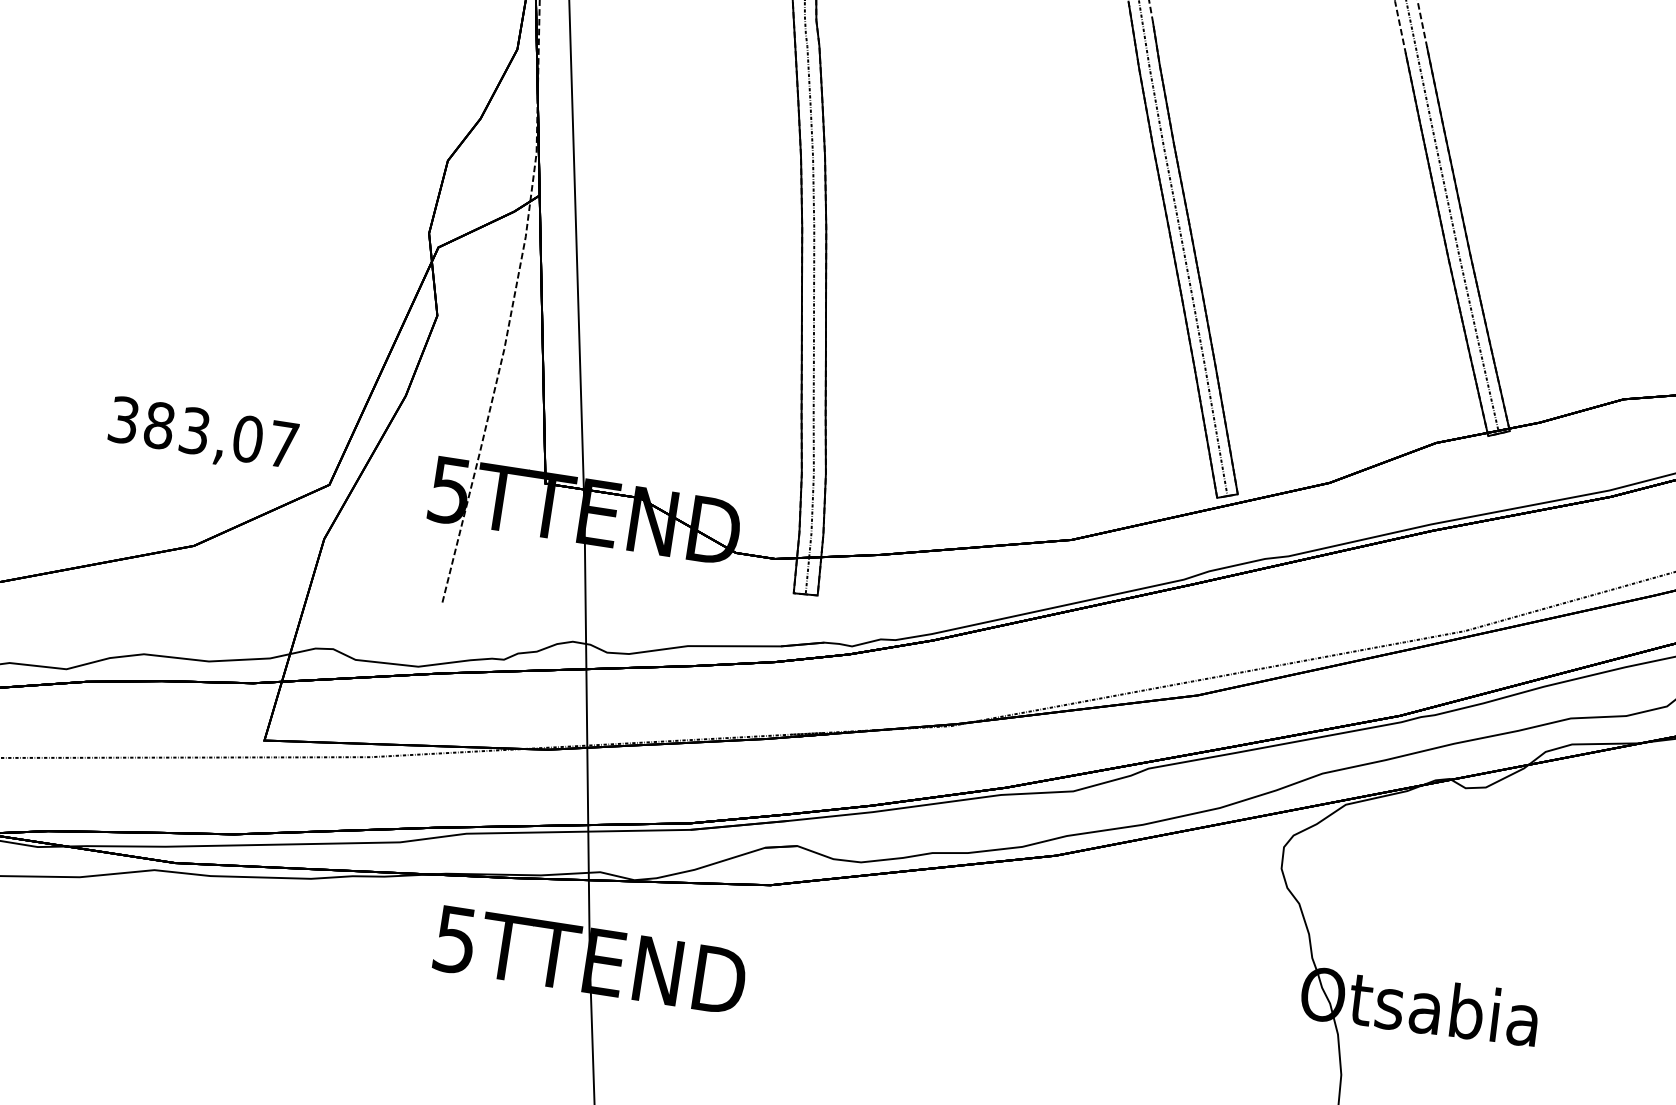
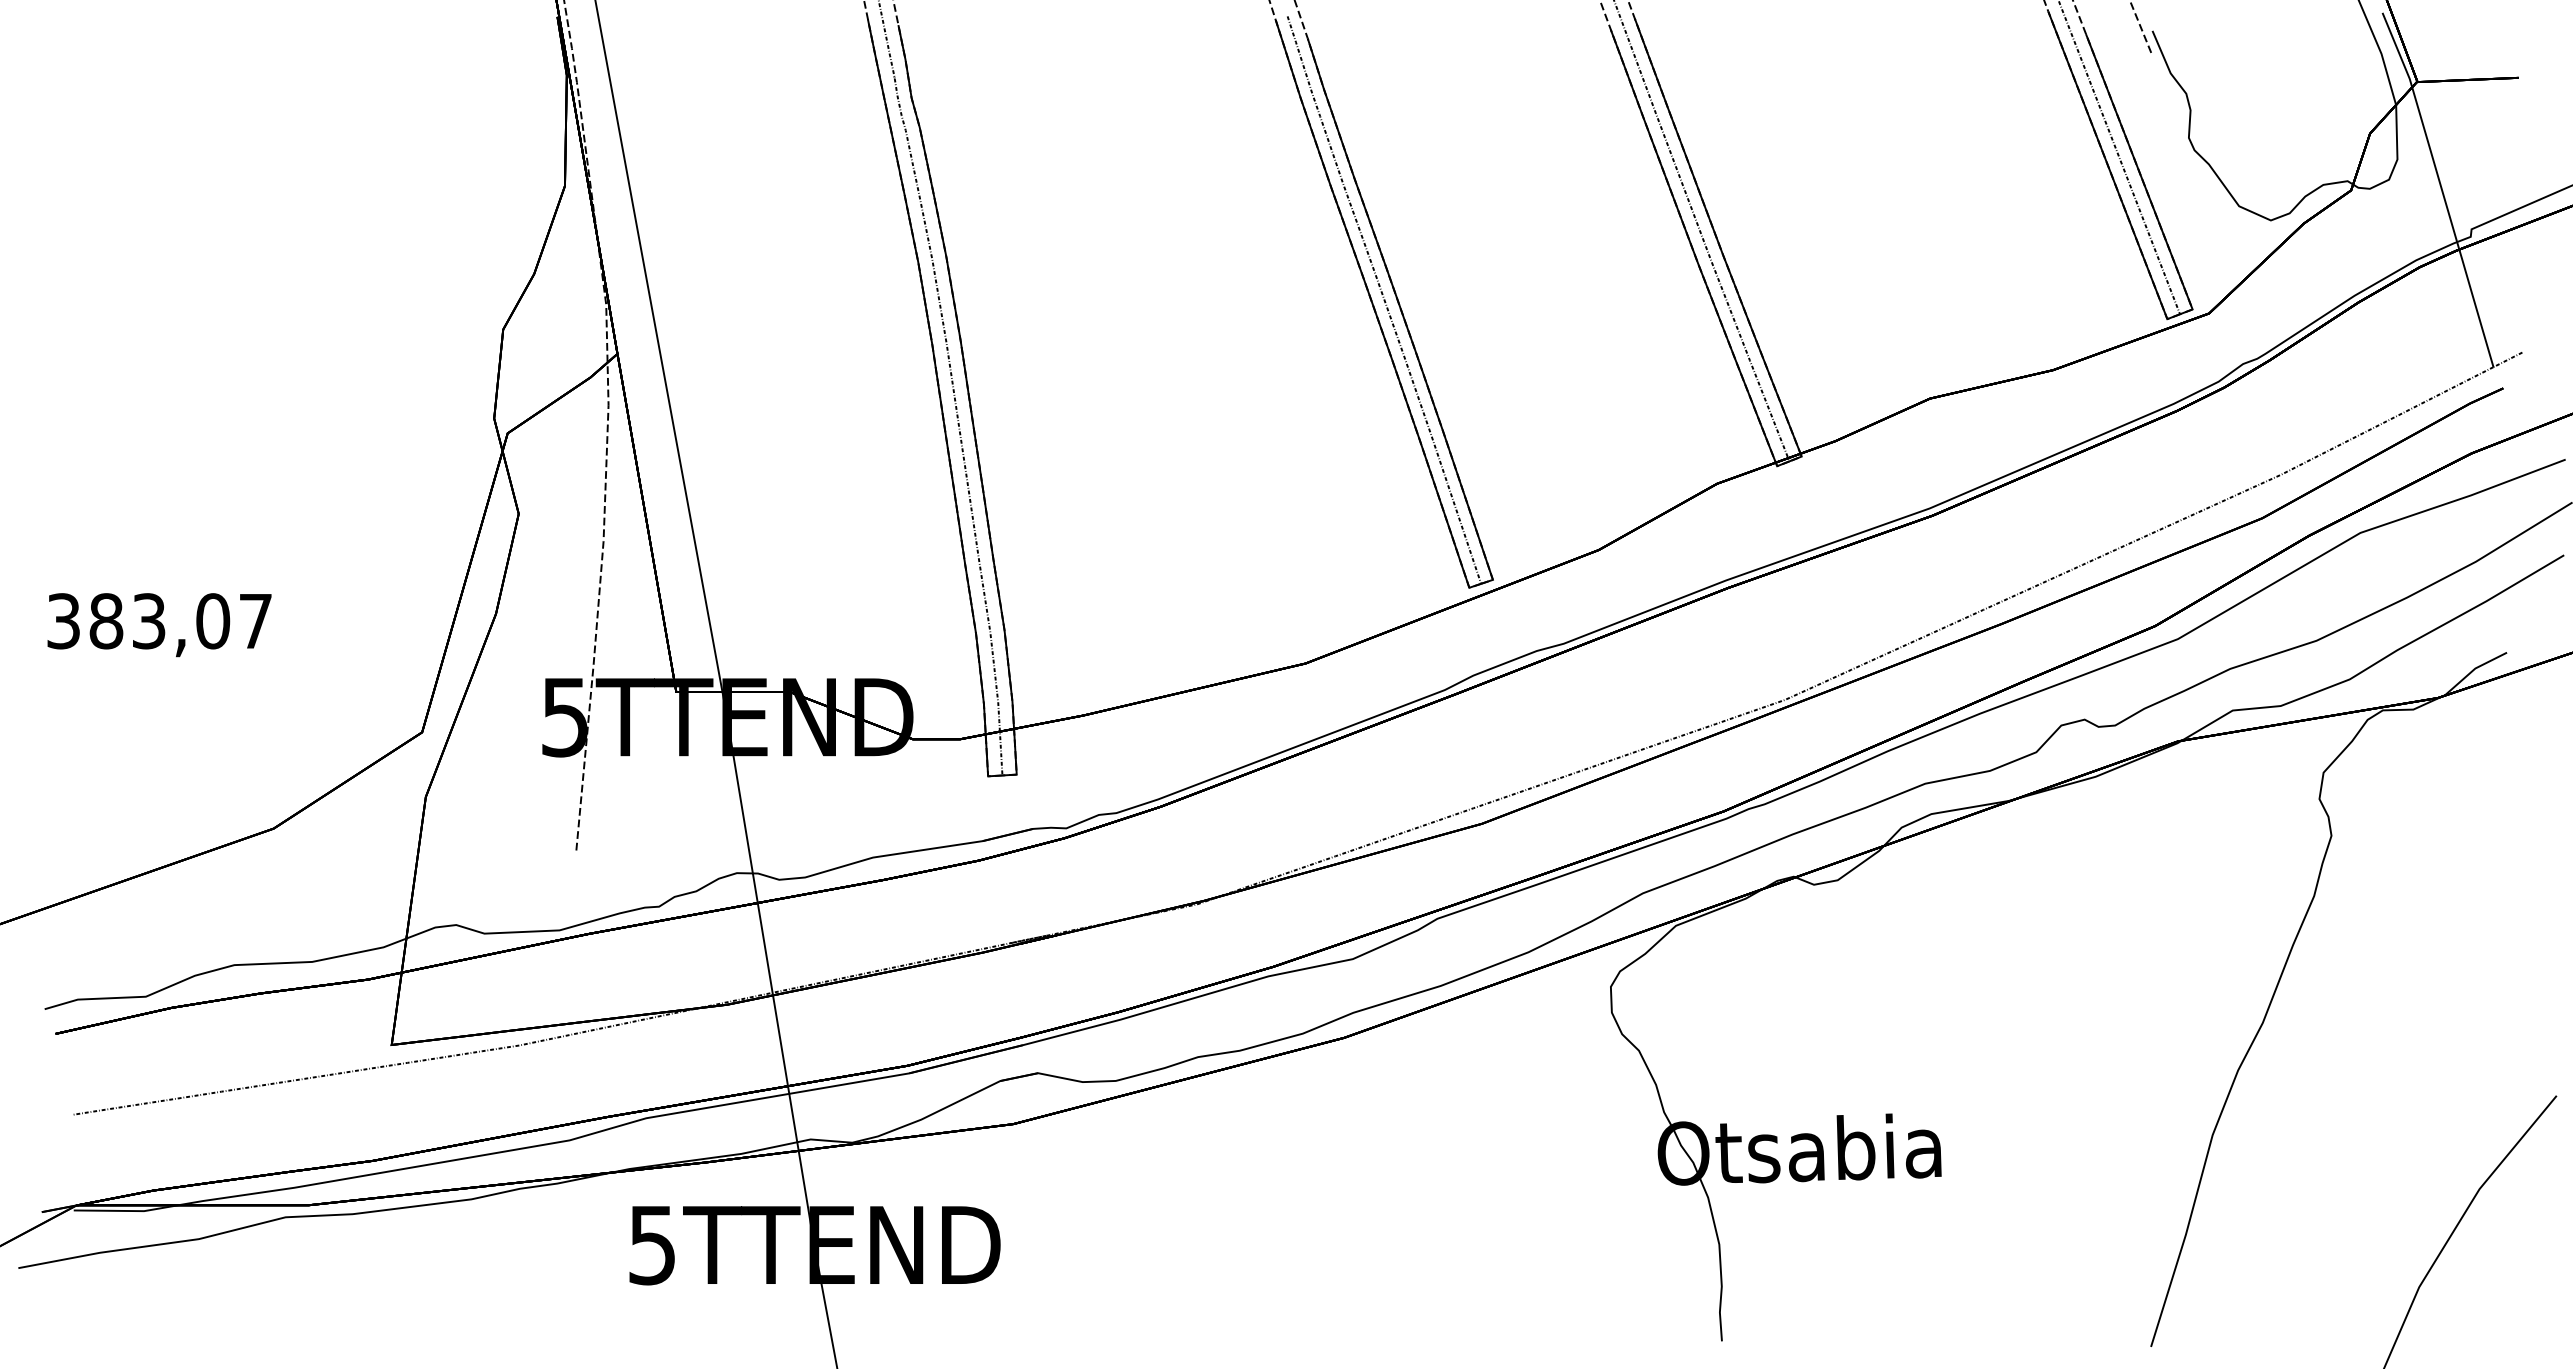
text: (202, 435) -> (159, 625), moved

